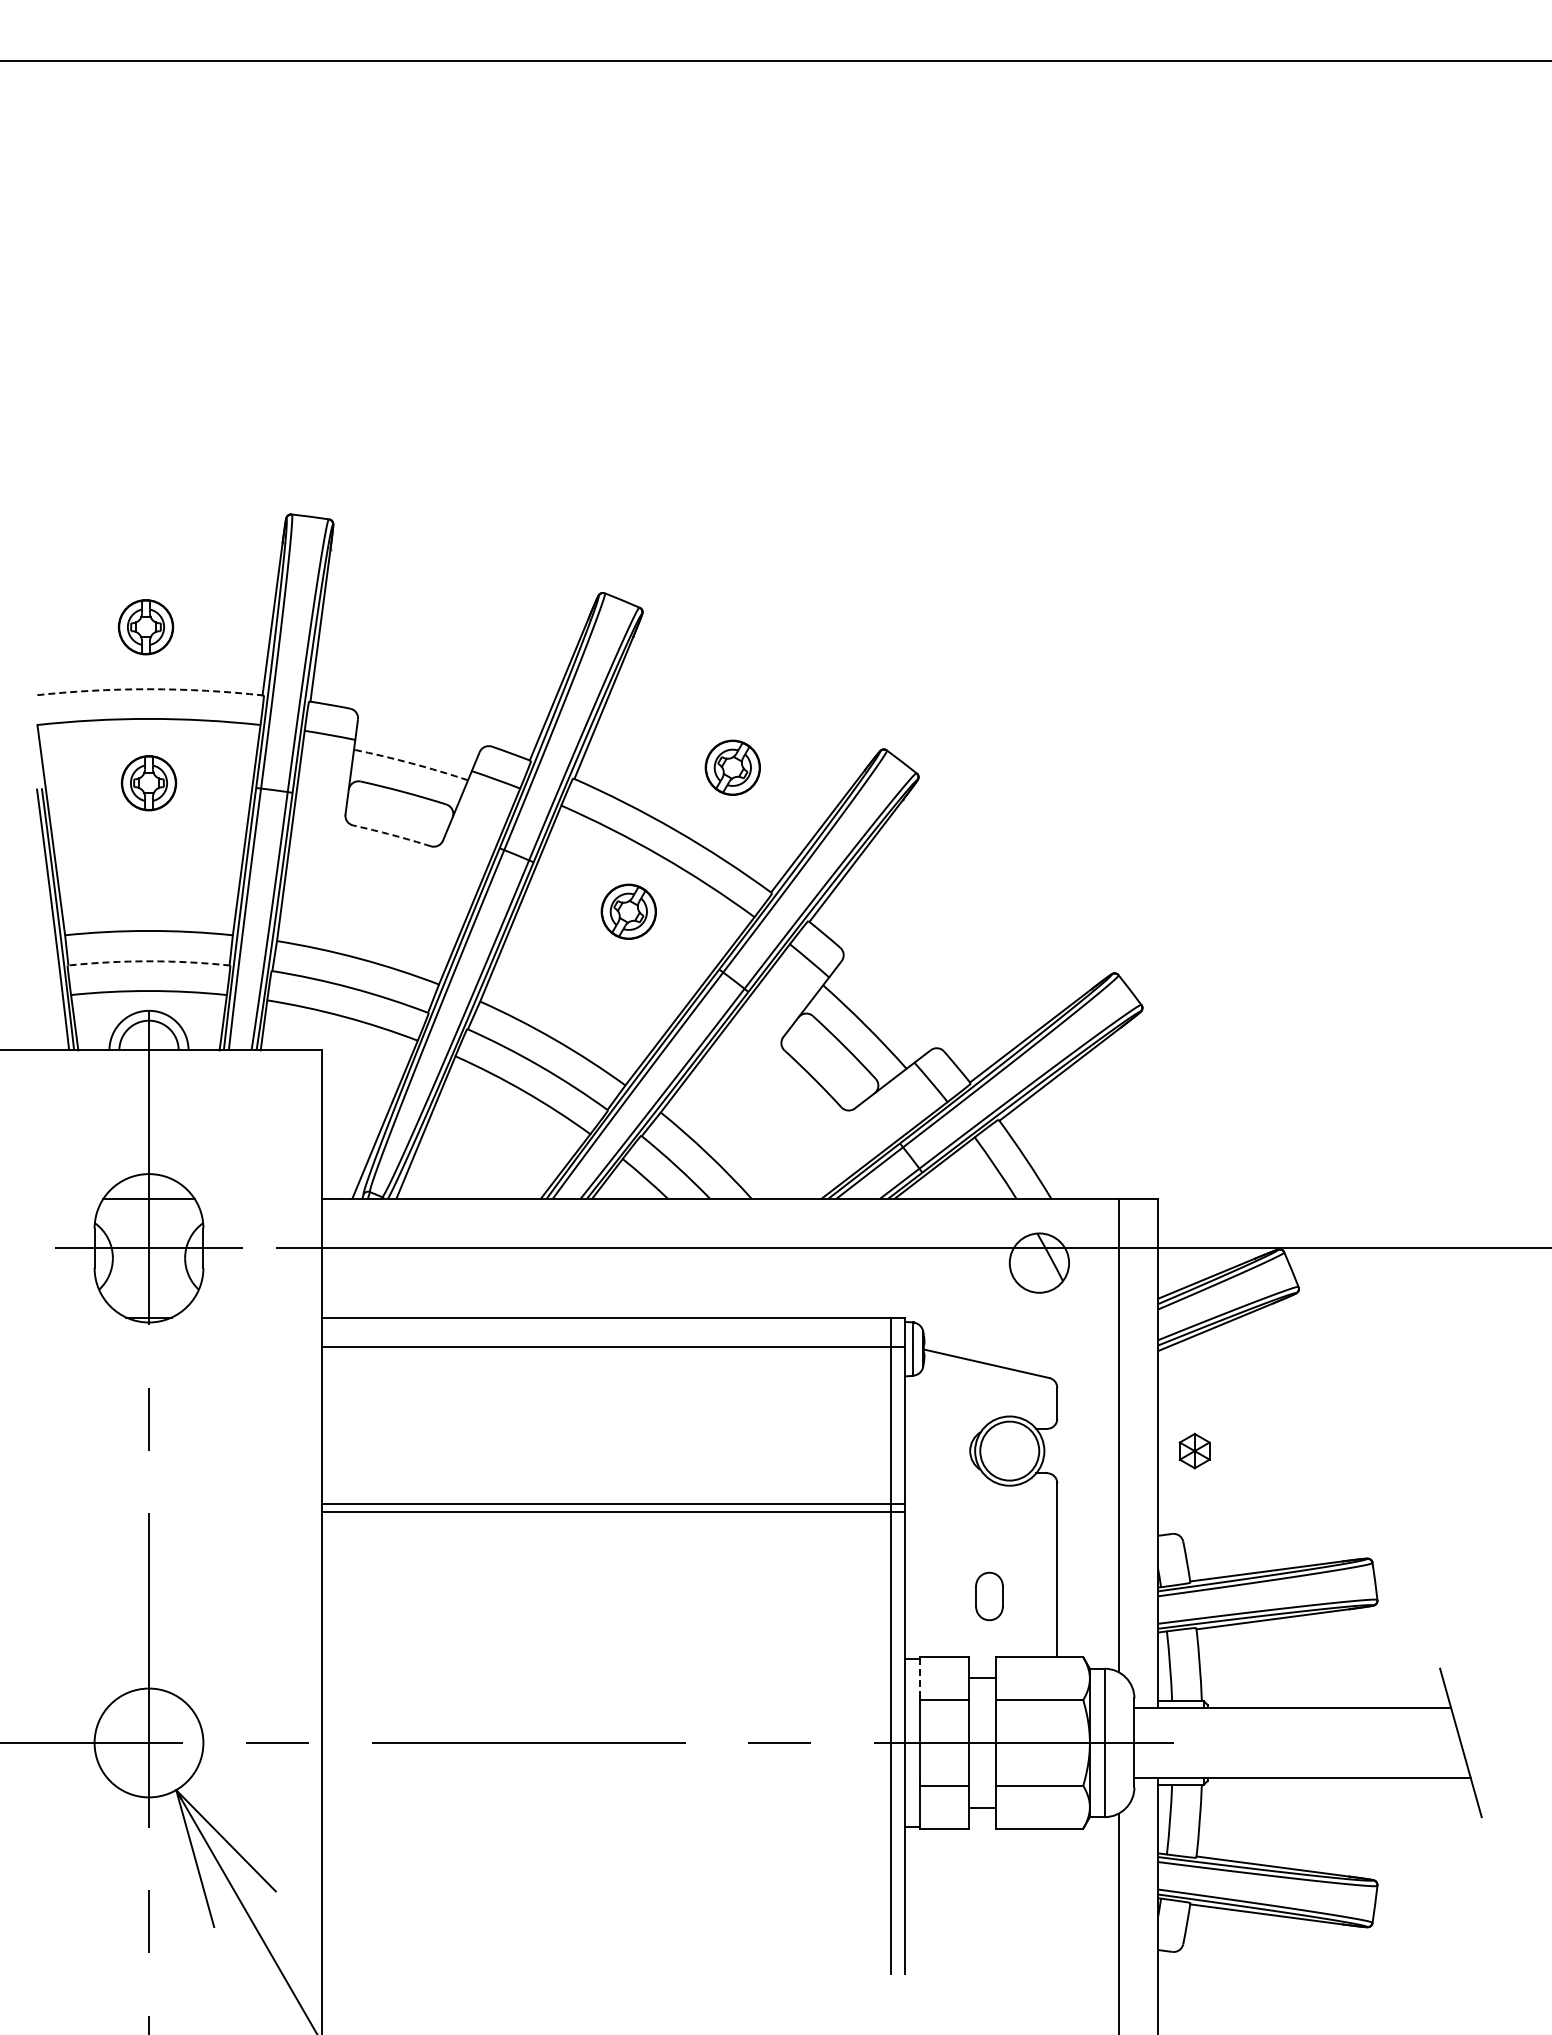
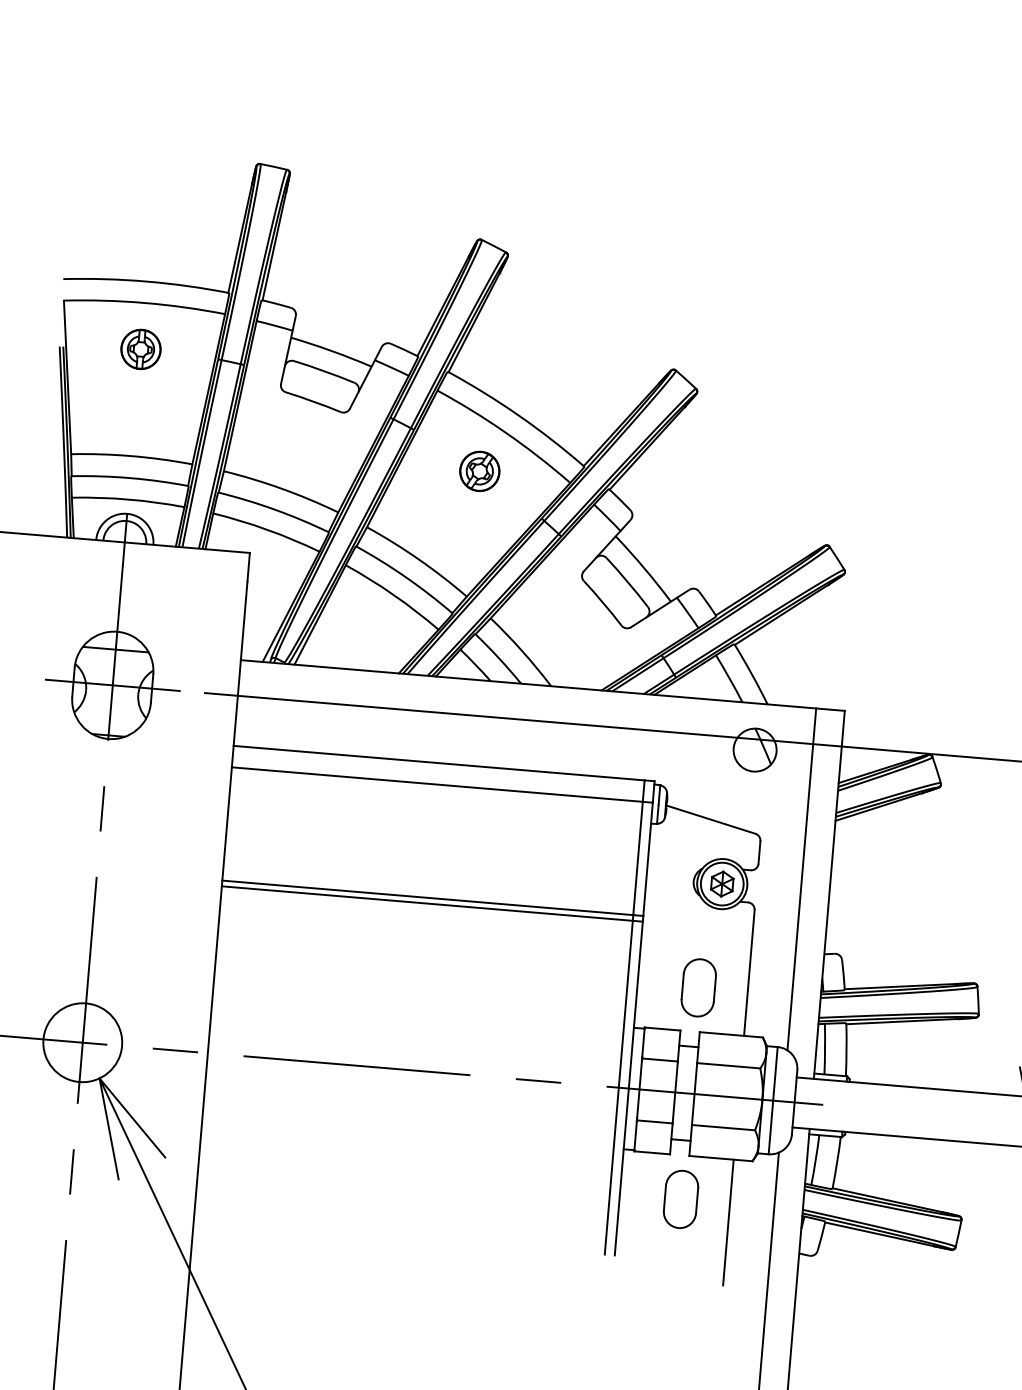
part: (145, 627) -> (147, 236), removed
arc: (149, 689) -> (147, 281), dashed -> solid
arc: (411, 763) -> (331, 351), dashed -> solid
part: (732, 767) -> (563, 373), removed
arc: (392, 835) -> (313, 401), dashed -> solid
arc: (149, 961) -> (130, 478), dashed -> solid
part: (1194, 1450) -> (722, 883), moved
part: (989, 1596) -> (698, 987), size x1.67
line: (919, 1678) -> (643, 1042), dashed -> solid
part: (989, 1888) -> (681, 1198), added
line: (1057, 1915) -> (728, 1222), added

